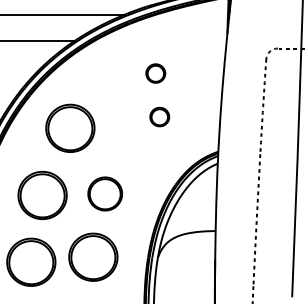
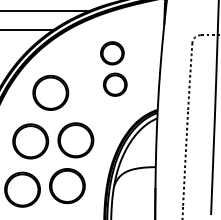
part: (155, 73) -> (112, 53), size x1.67
part: (159, 116) -> (115, 84), size x1.67
part: (105, 193) -> (76, 139), size x1.43

